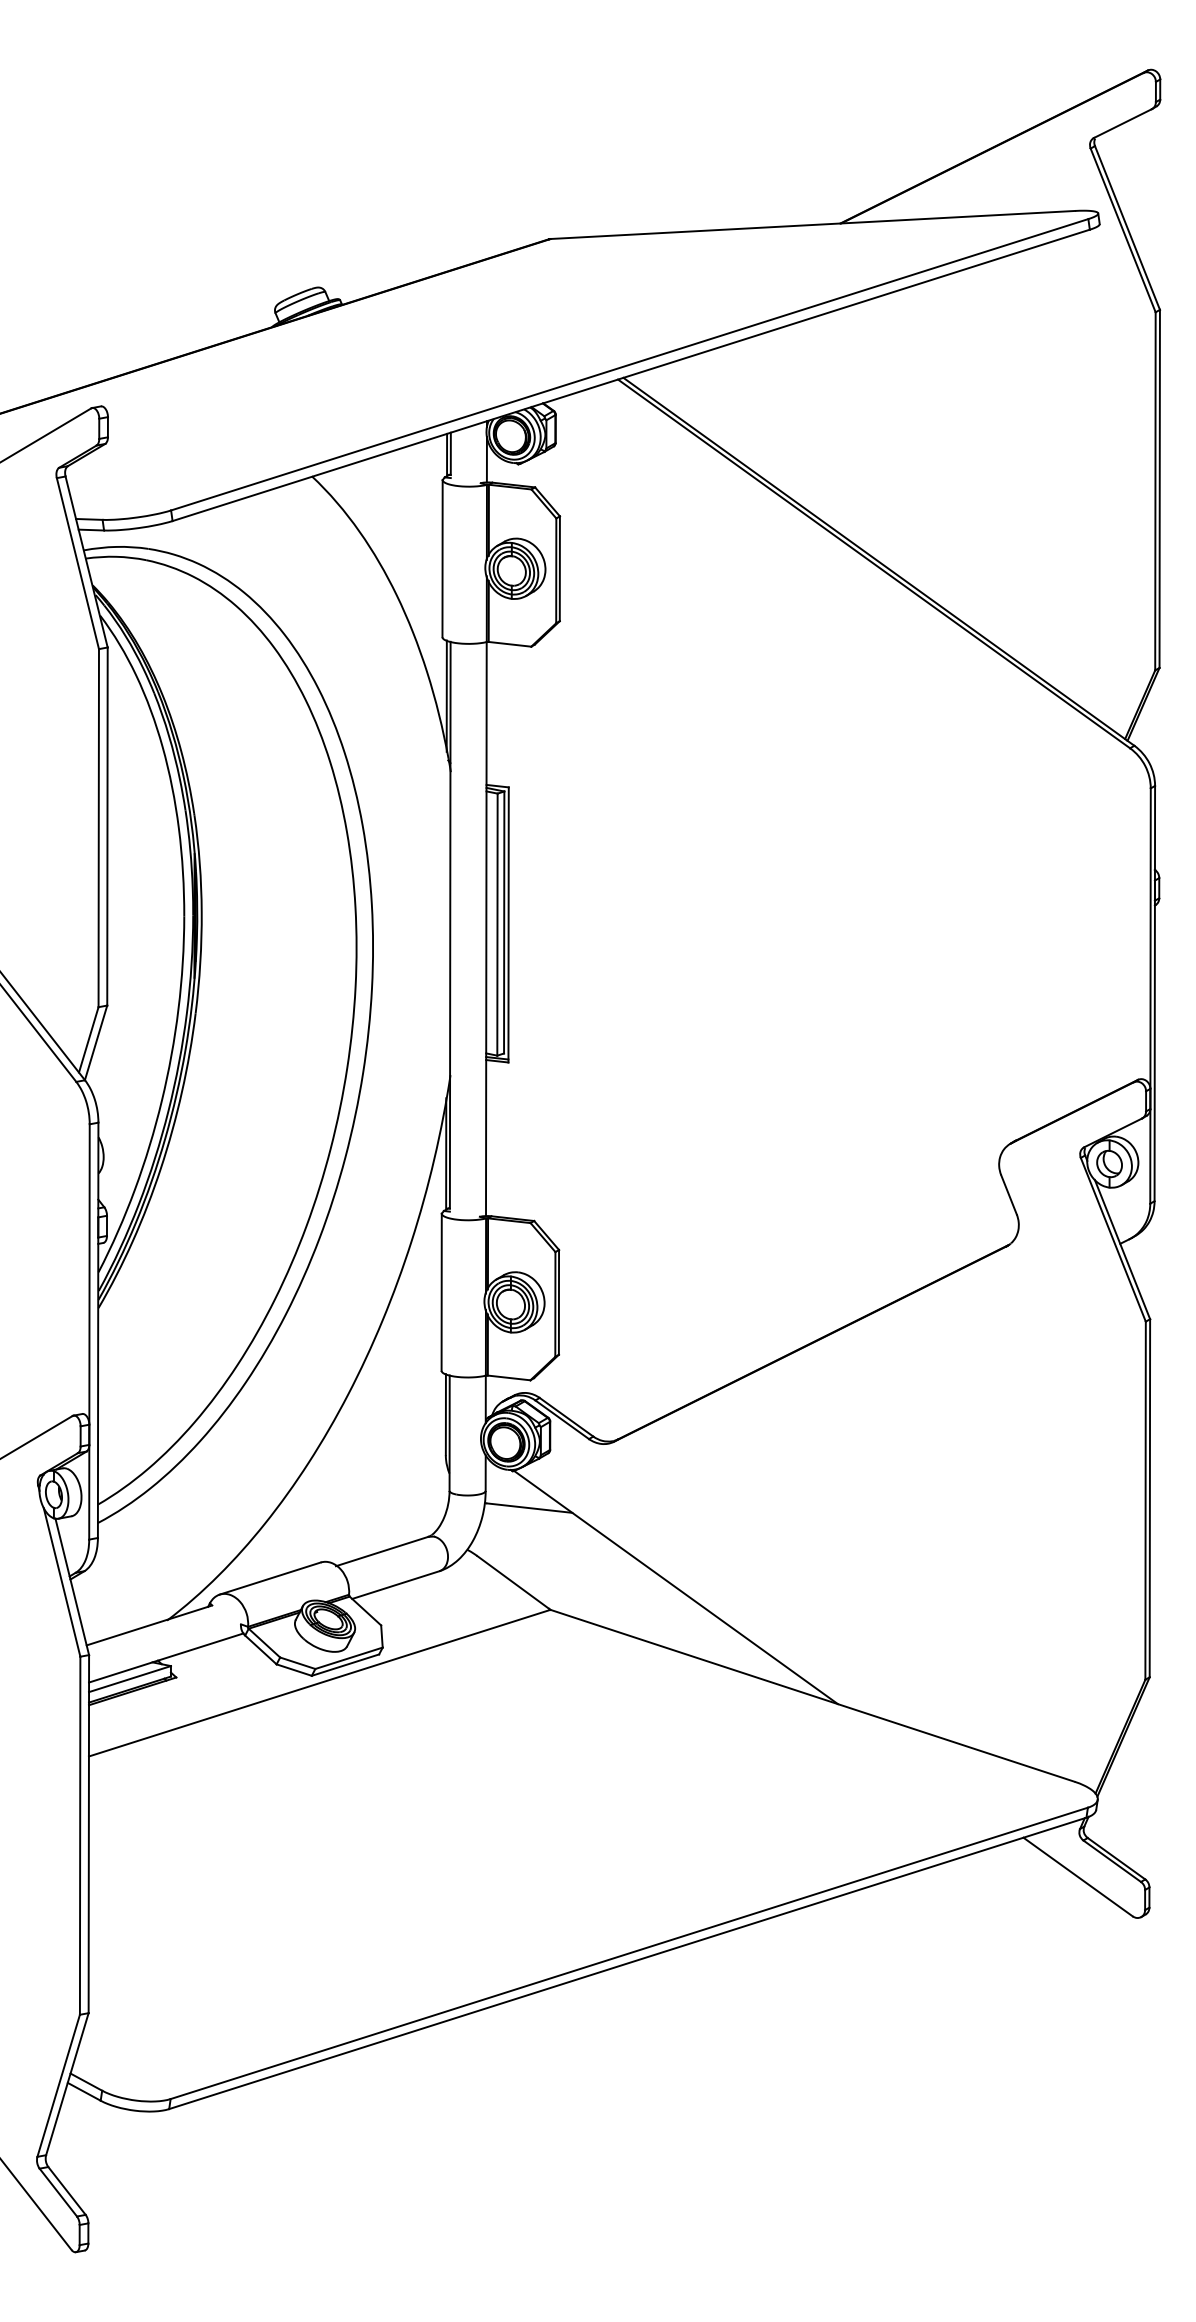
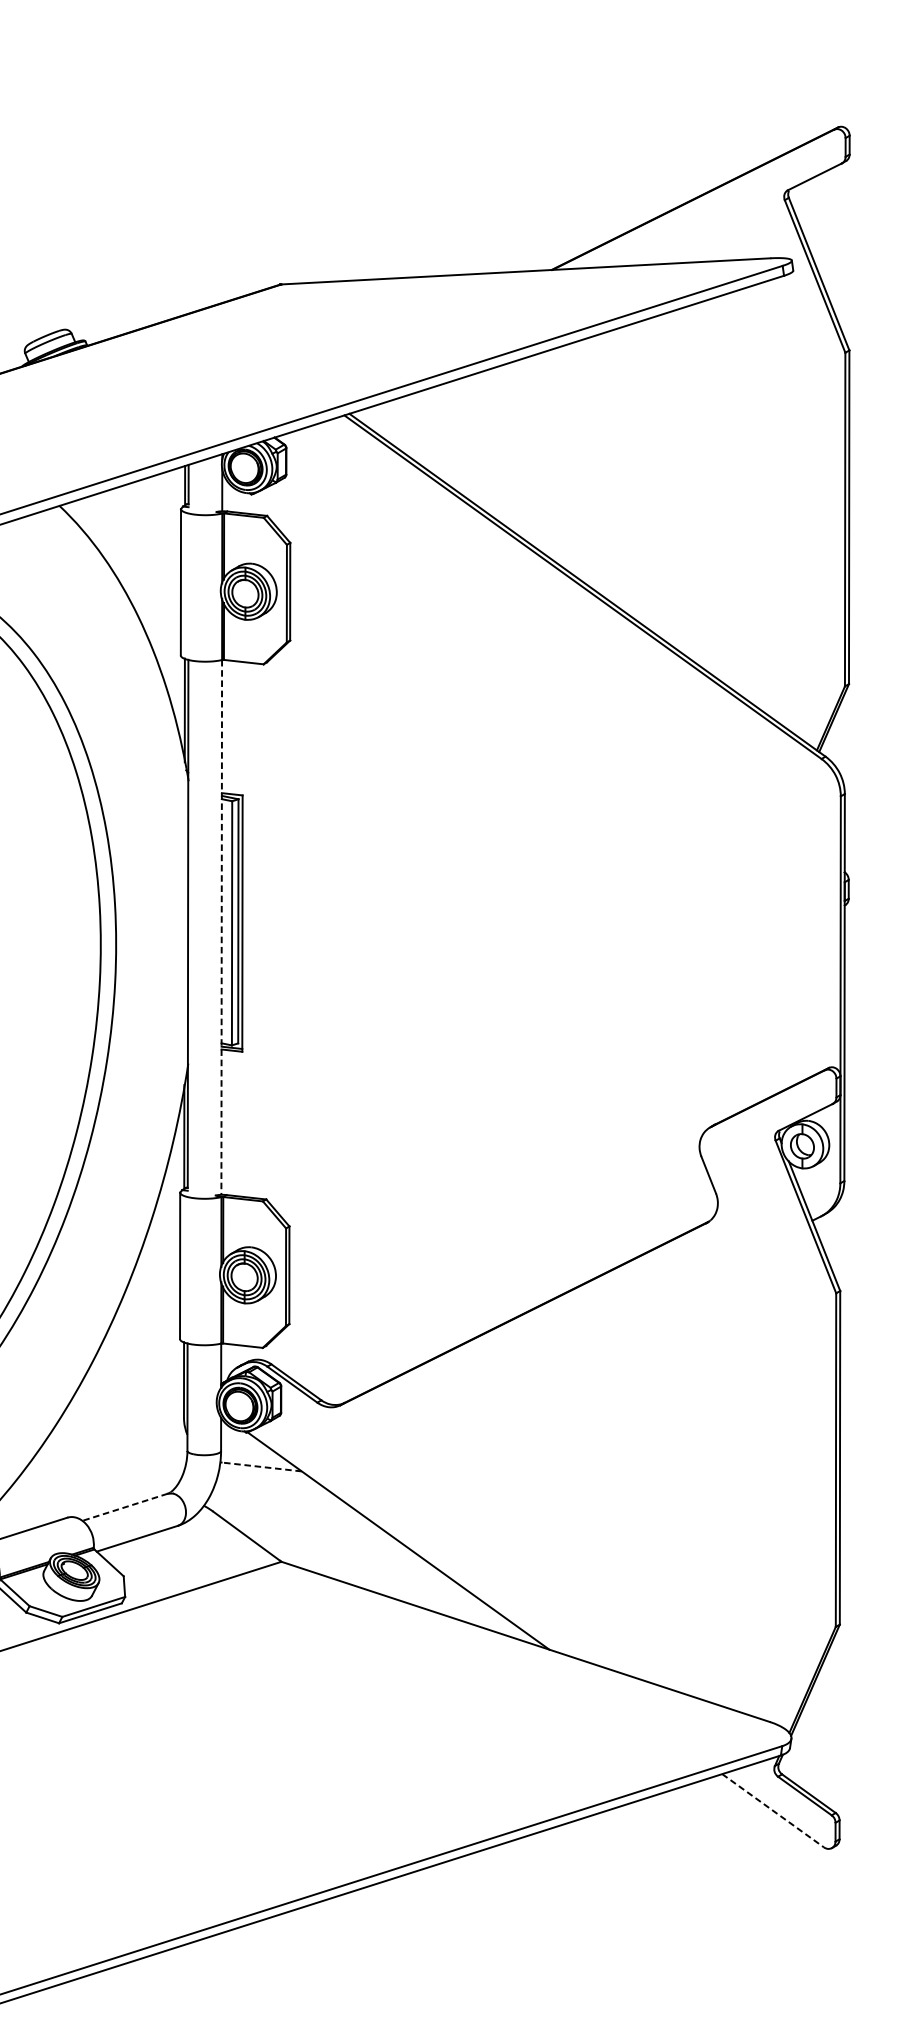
line: (486, 929) -> (221, 927), solid -> dashed
line: (529, 1508) -> (261, 1467), solid -> dashed
line: (382, 1551) -> (124, 1507), solid -> dashed
line: (1078, 1877) -> (773, 1811), solid -> dashed

